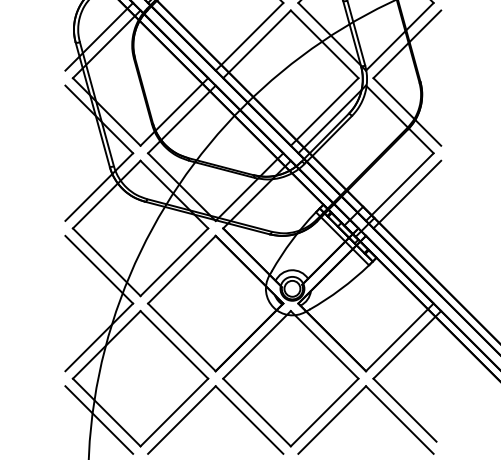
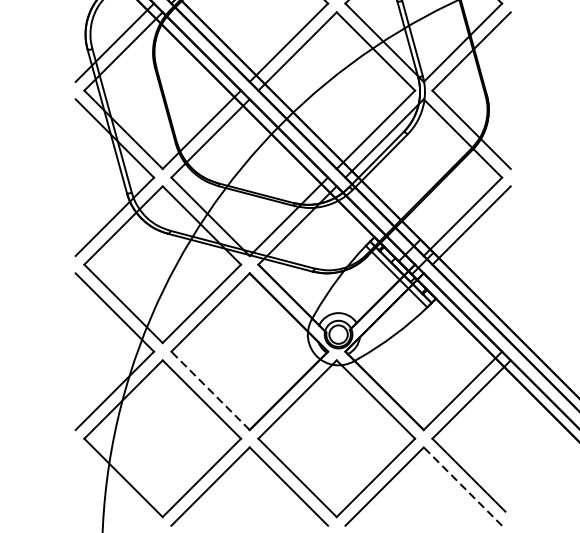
line: (181, 337) -> (210, 390), solid -> dashed
line: (99, 419) -> (115, 485), removed
line: (399, 420) -> (462, 487), solid -> dashed

